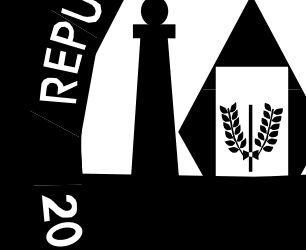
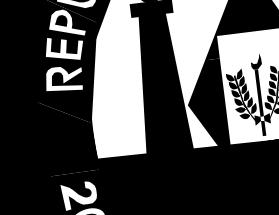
fill: (251, 96) -> (256, 61), added

